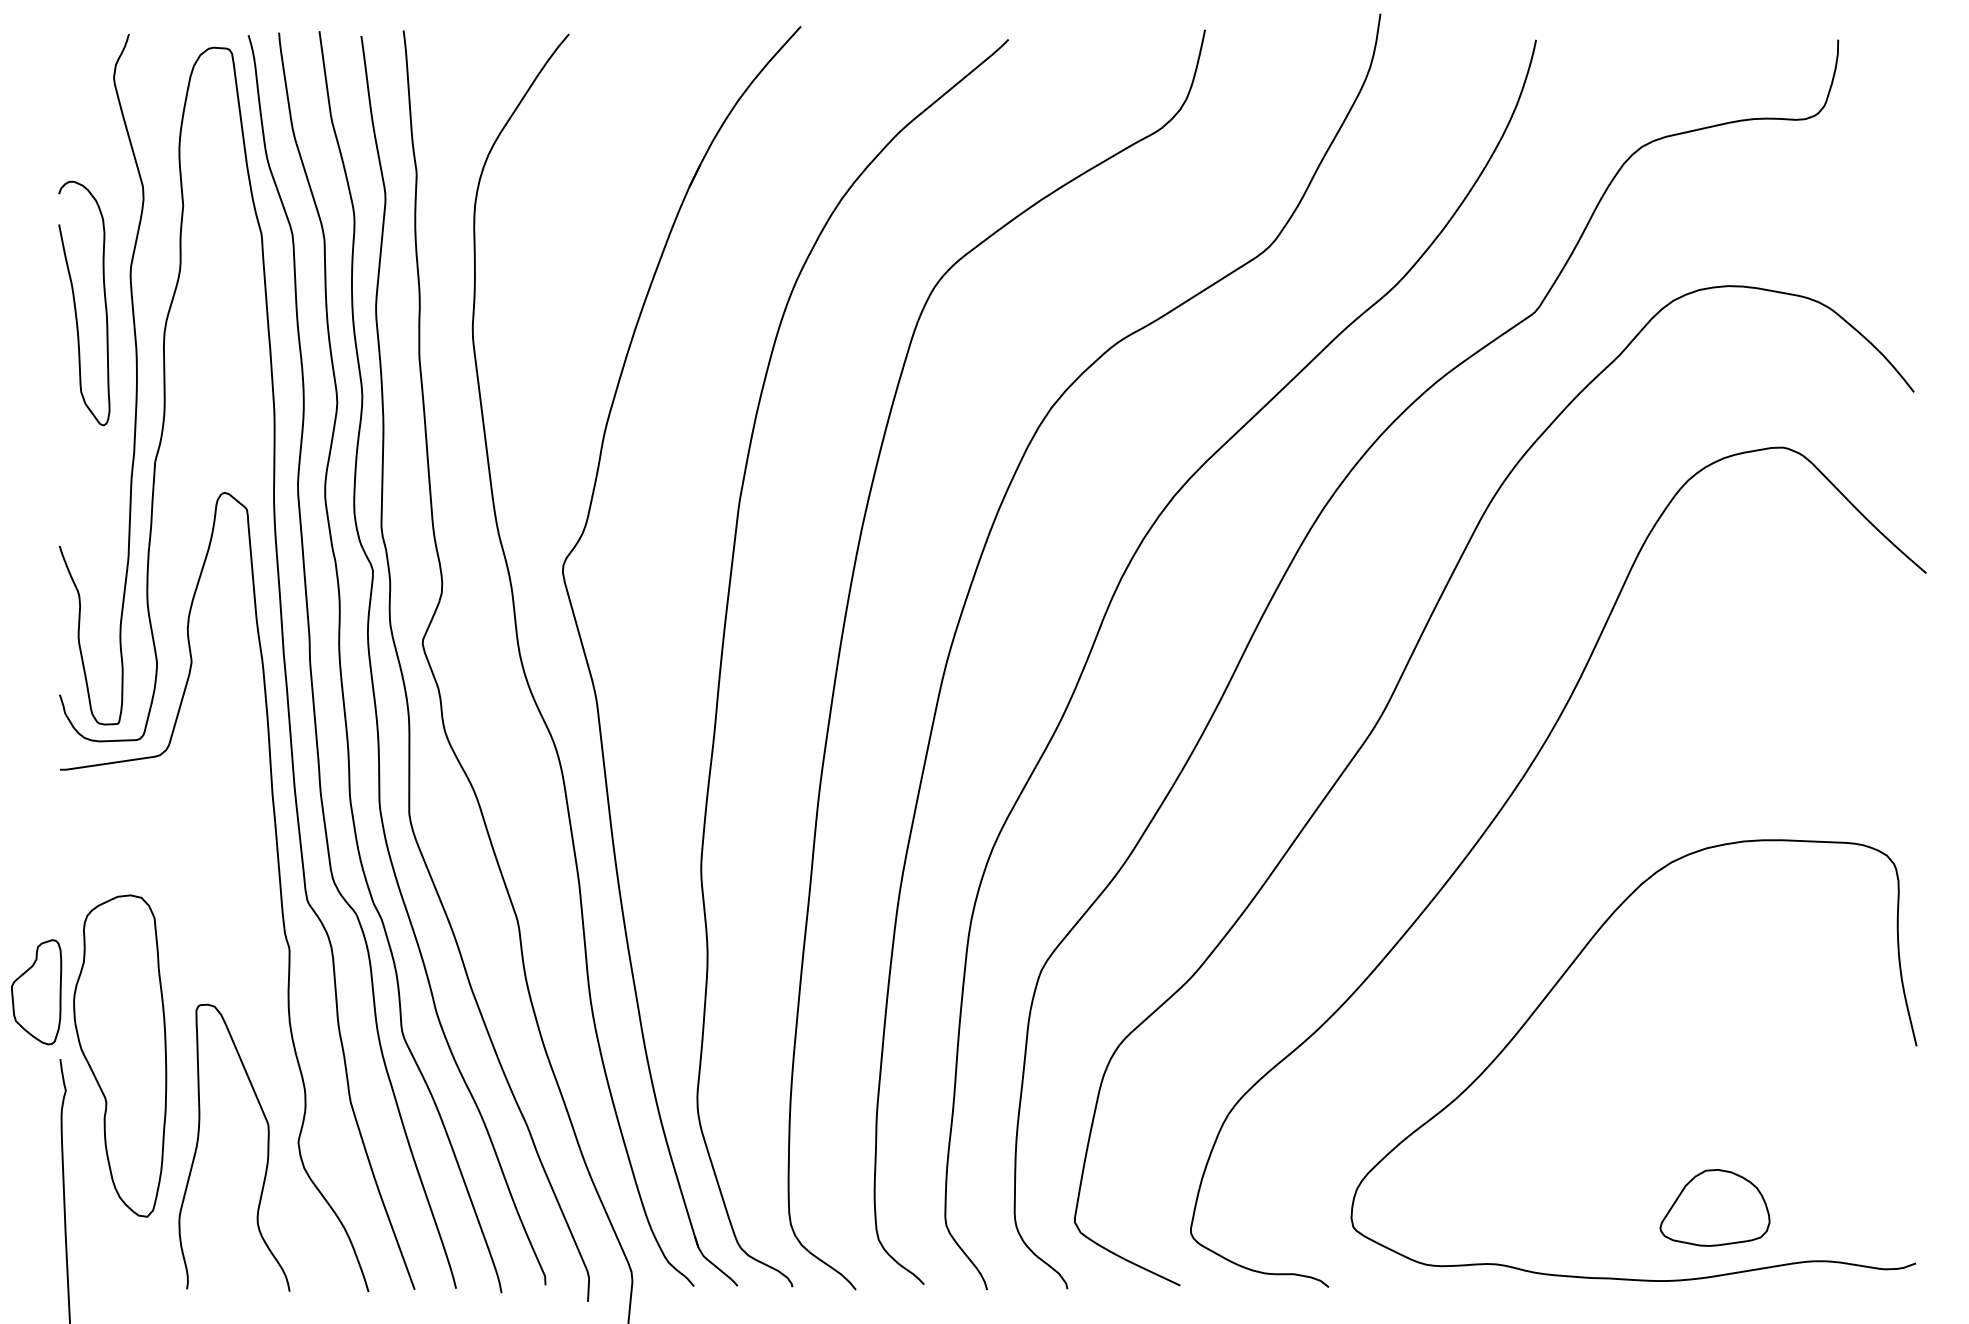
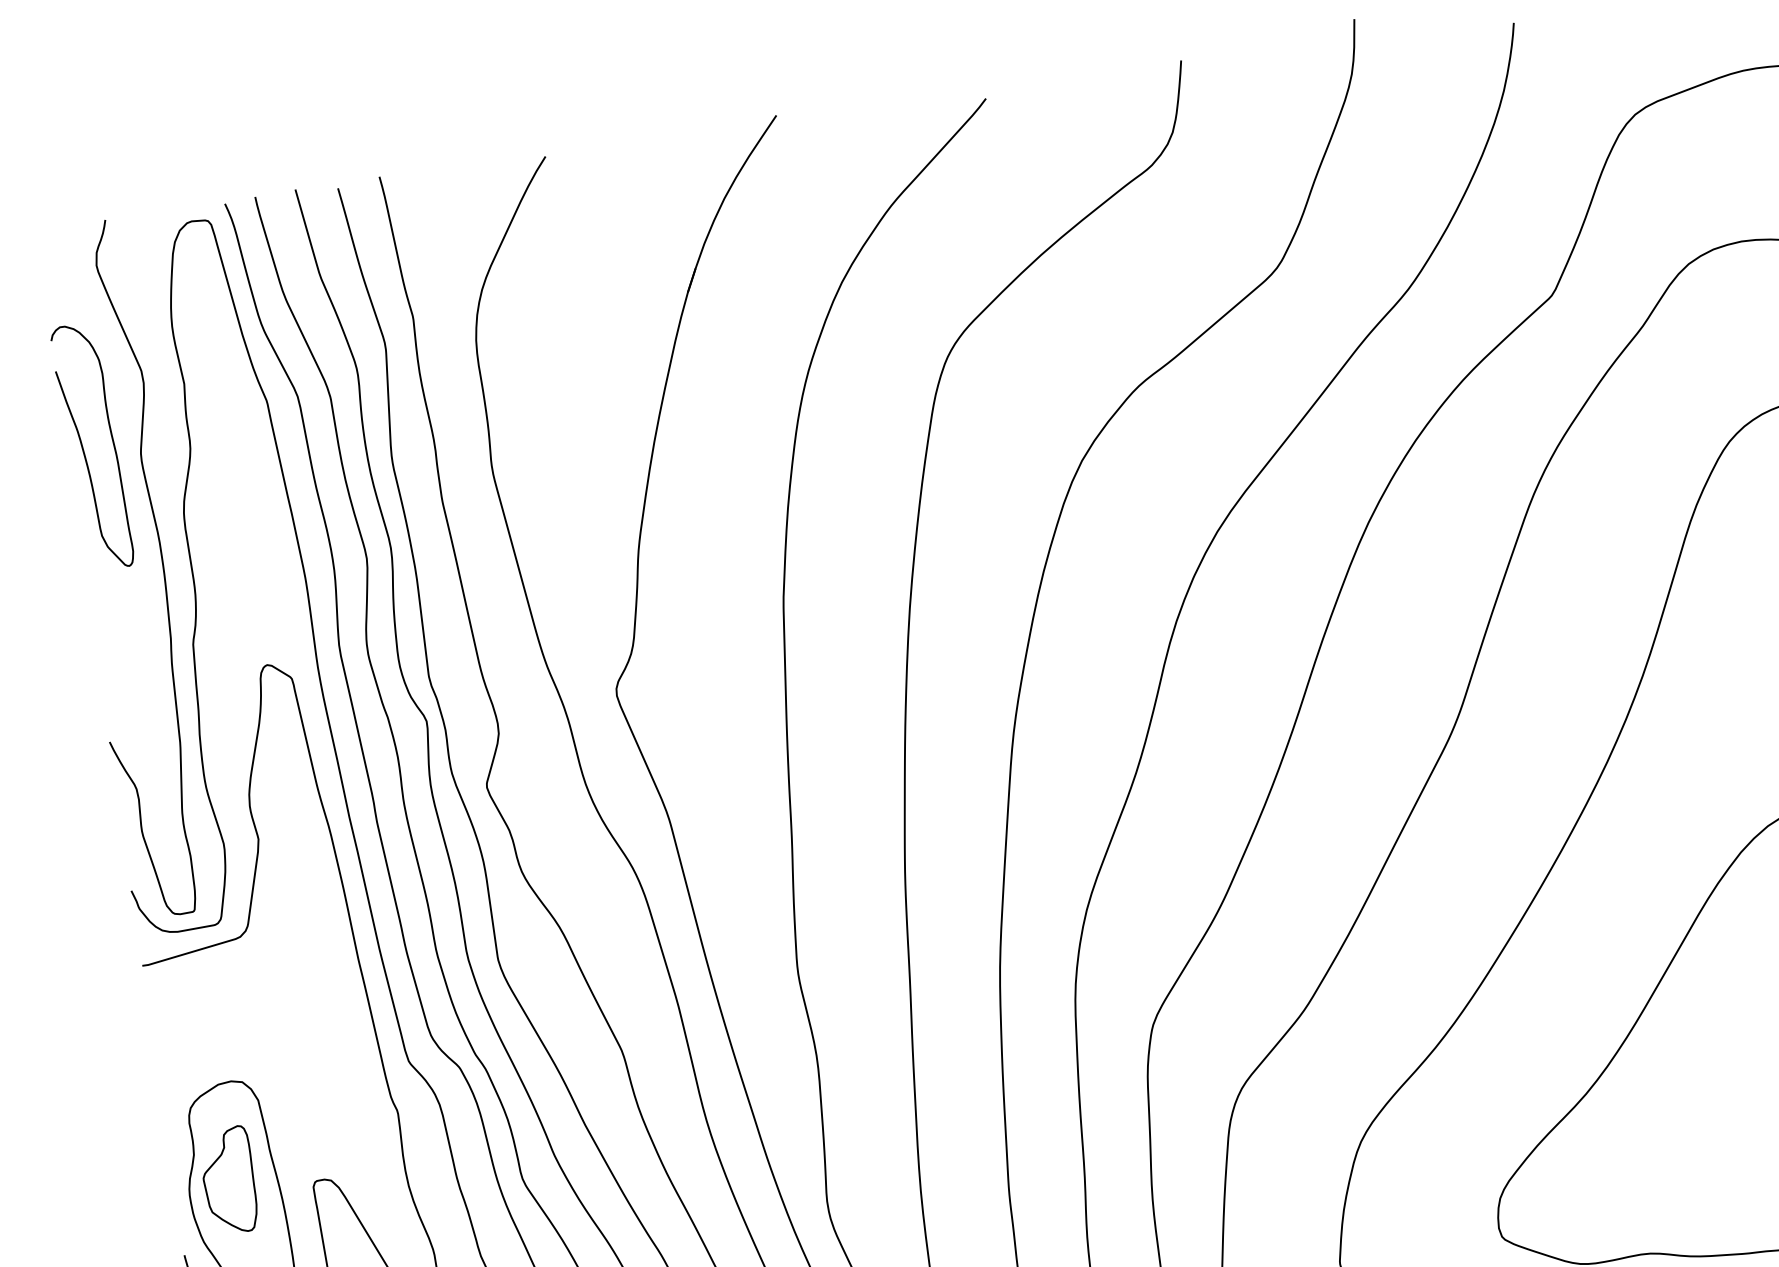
curve: (75, 303) -> (83, 448), moved
part: (36, 992) -> (228, 1180), moved

